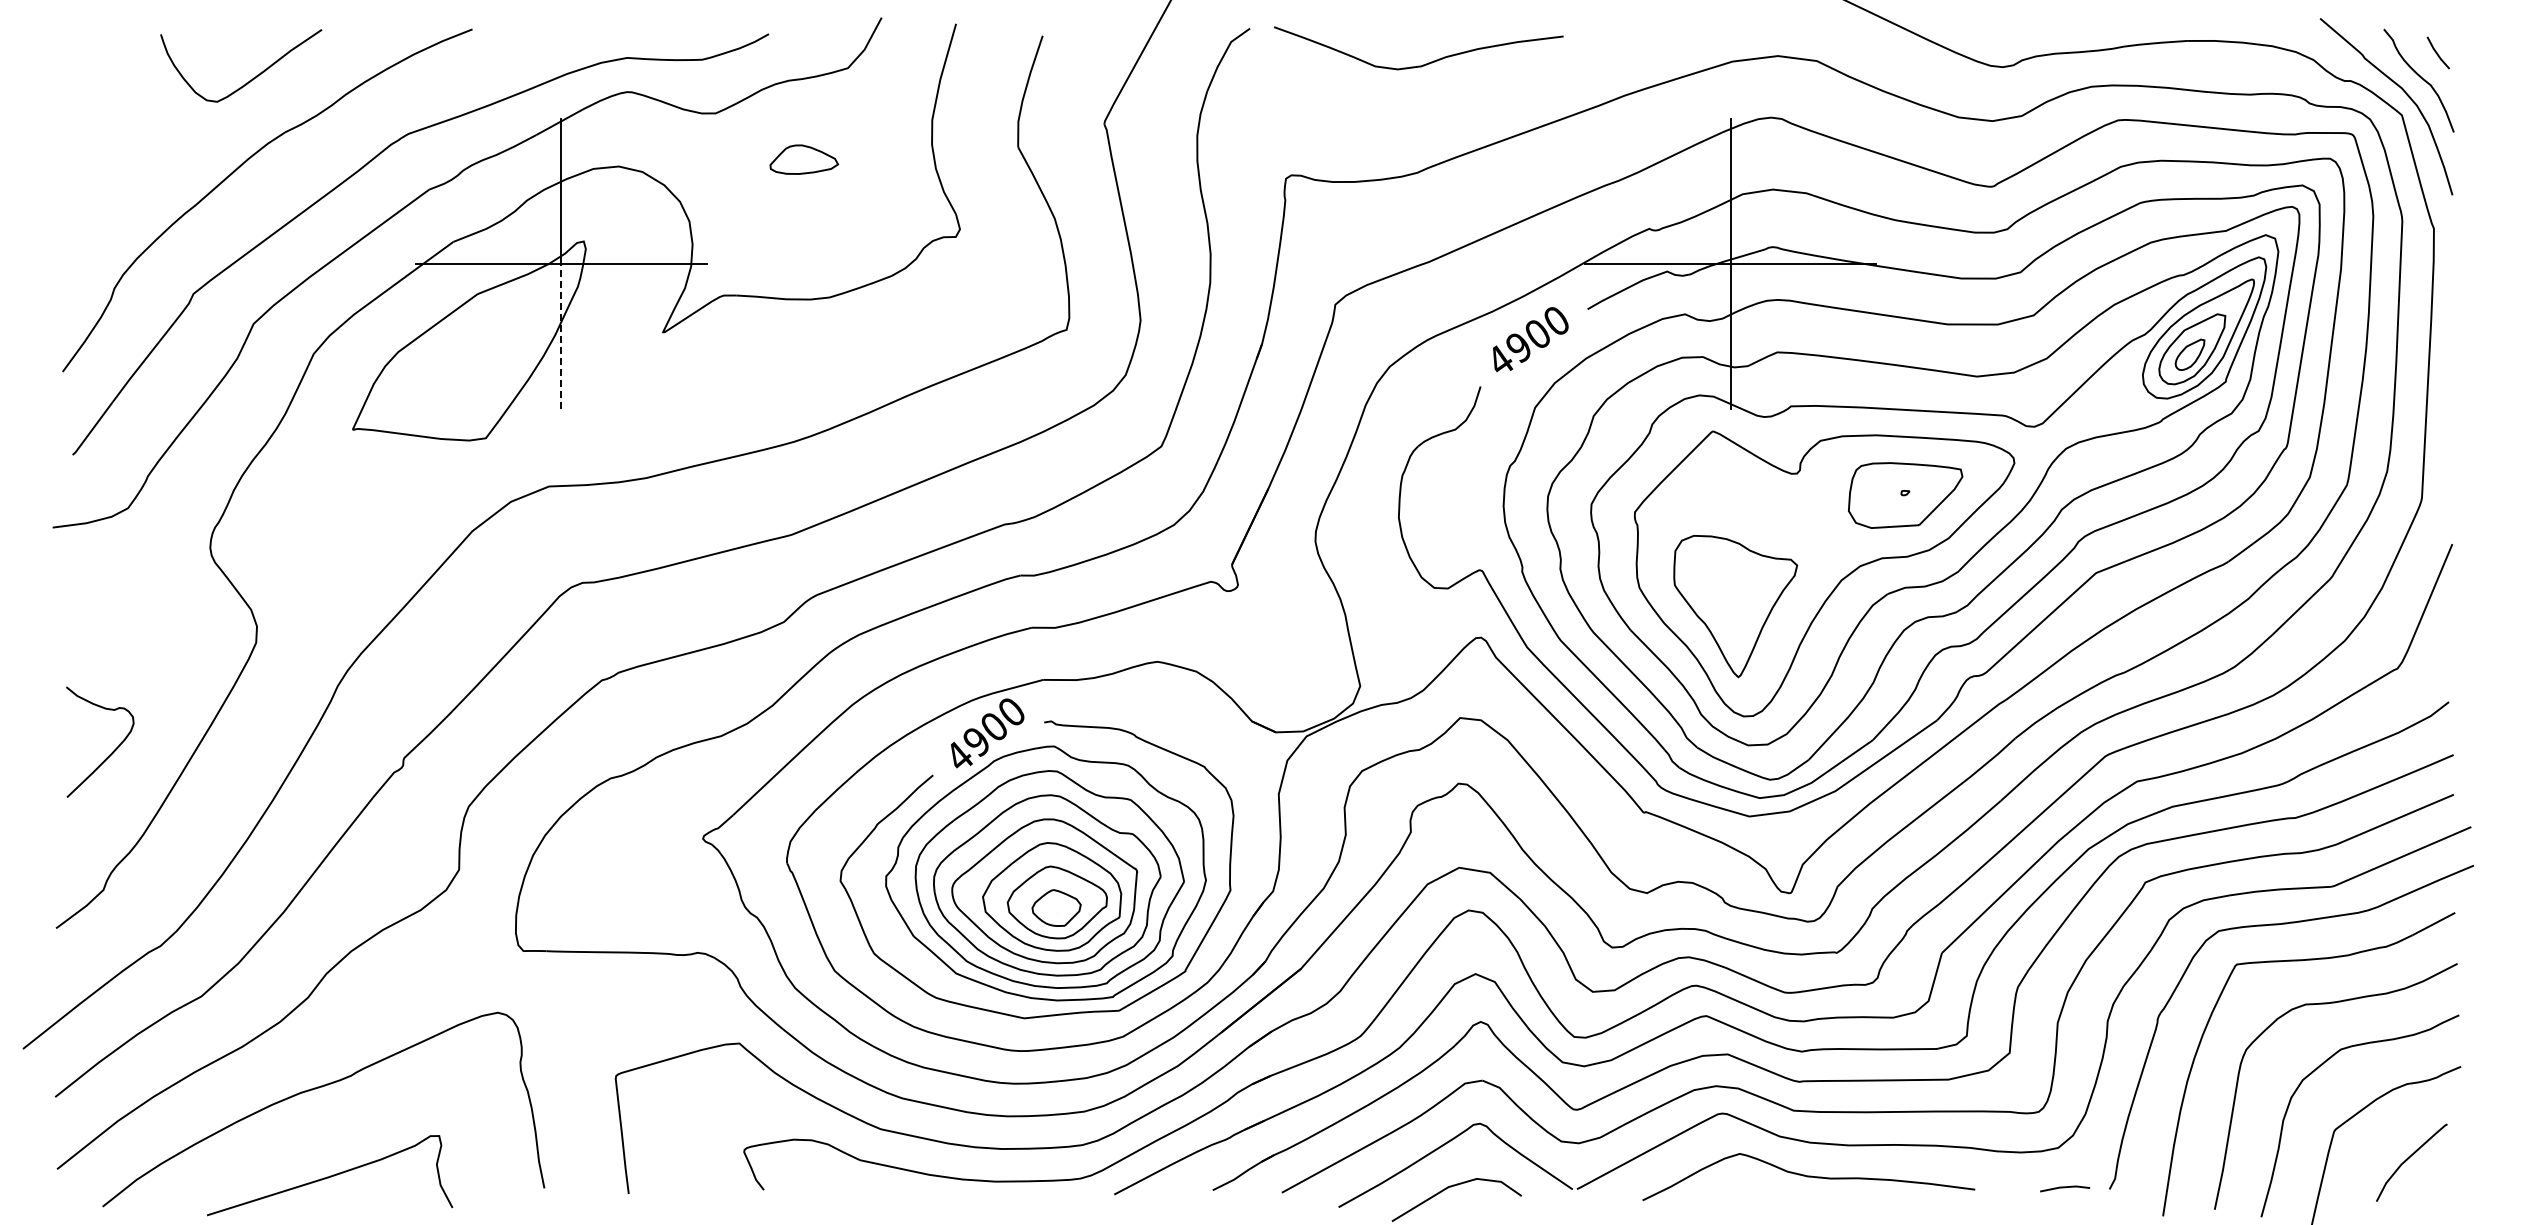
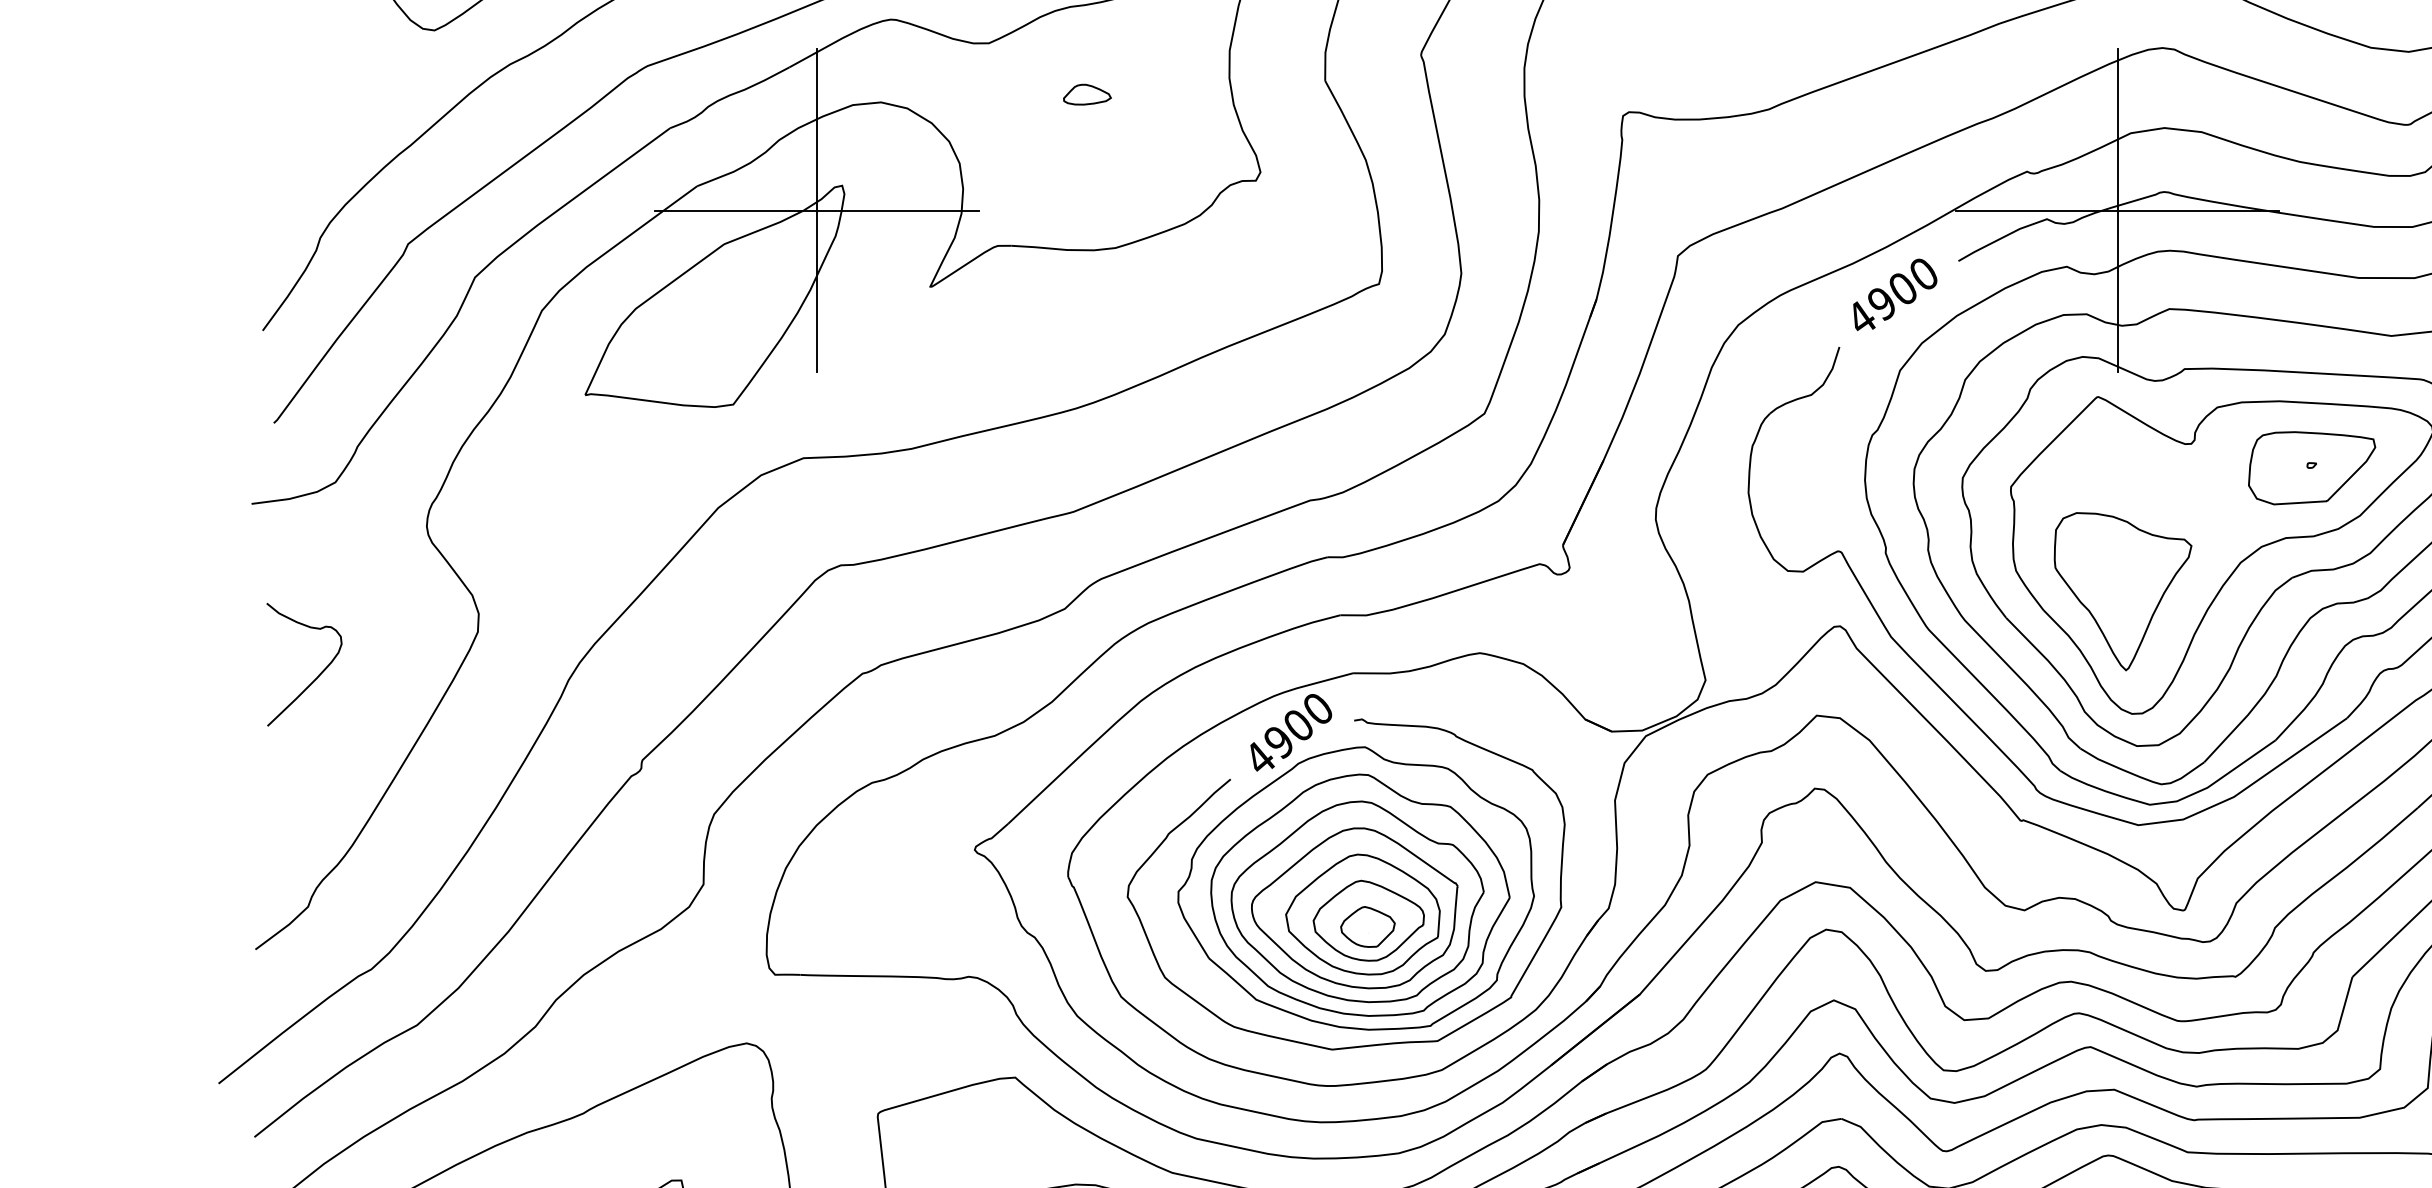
part: (804, 159) -> (1087, 94), size x0.62
line: (561, 336) -> (817, 291), dashed -> solid
curve: (111, 752) -> (316, 676), moved

